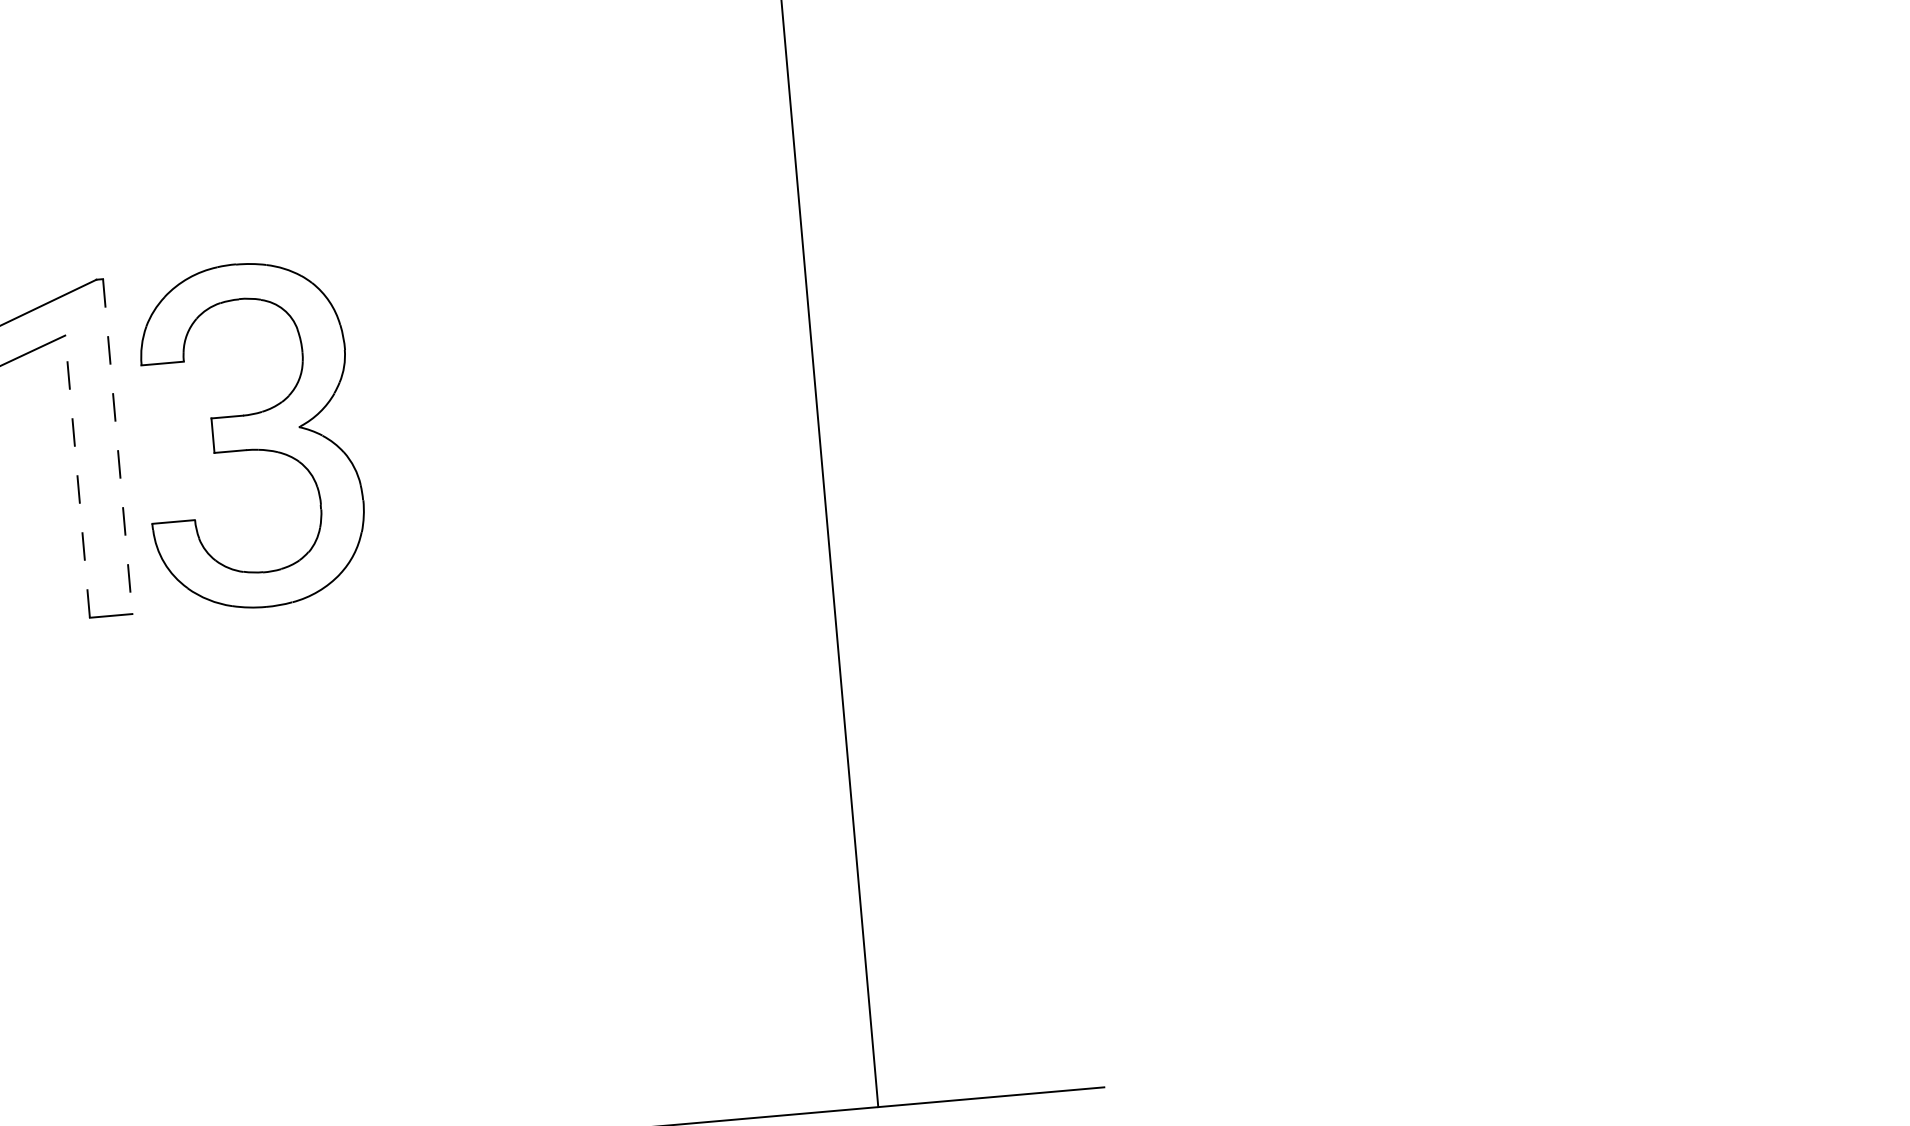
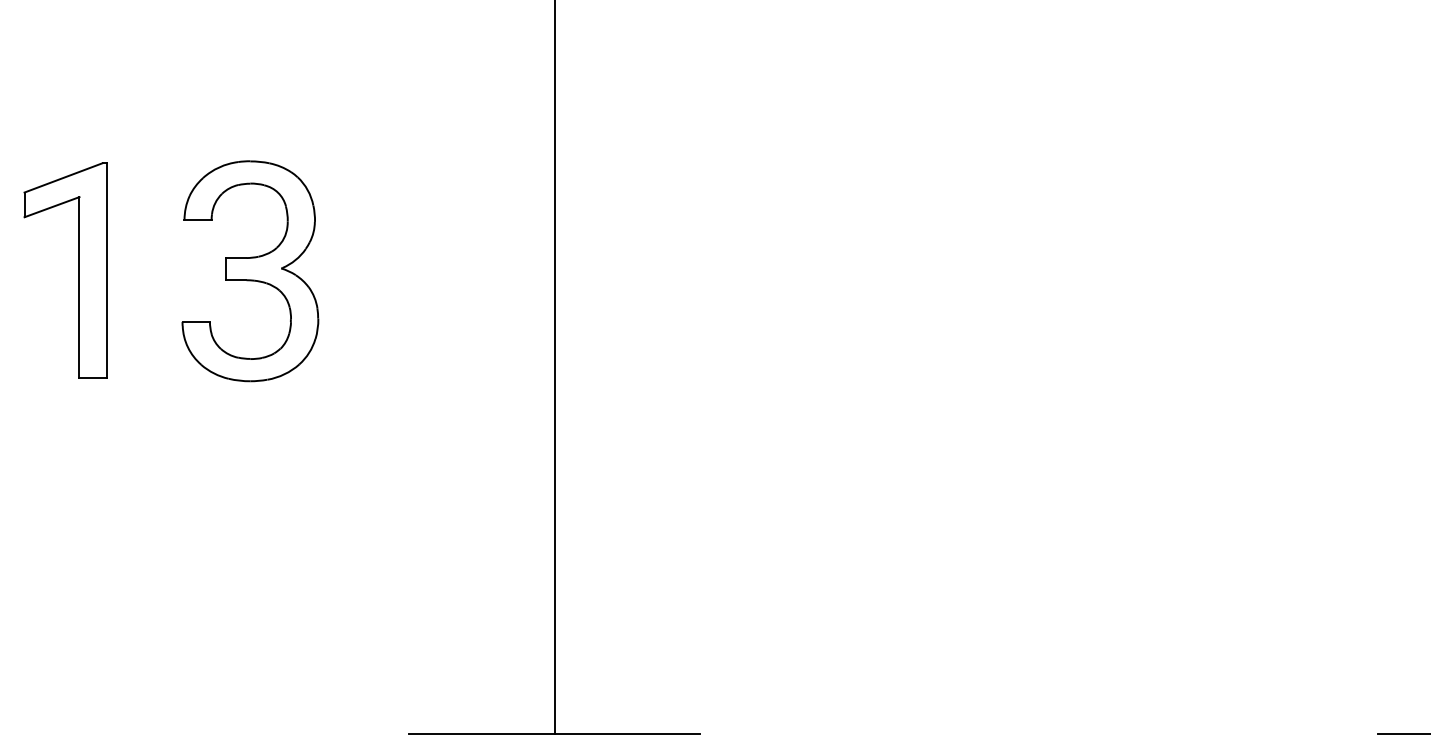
part: (251, 436) -> (250, 271), moved
line: (117, 446) -> (106, 270), dashed -> solid
line: (77, 476) -> (79, 287), dashed -> solid

